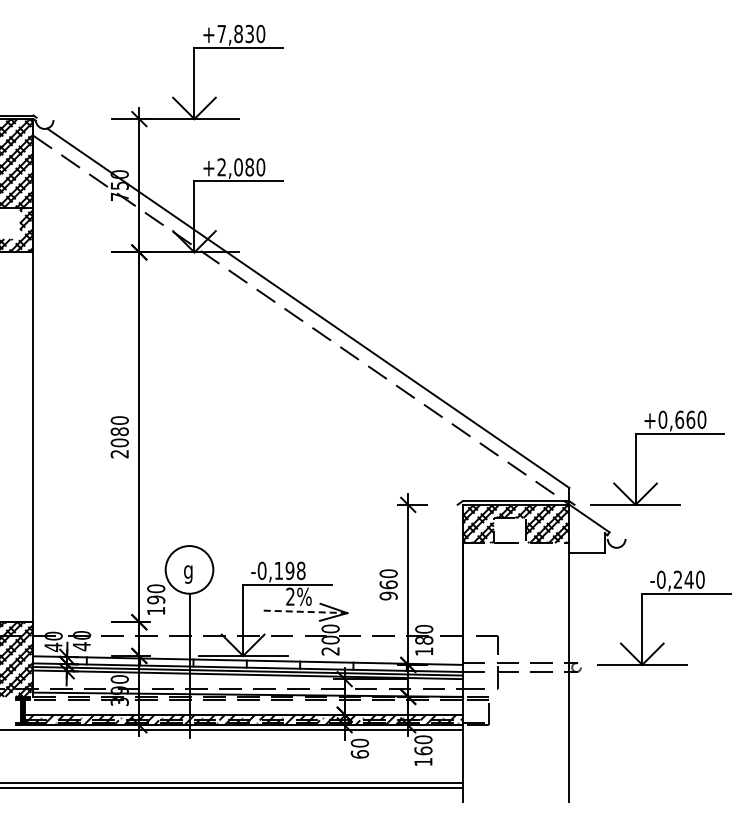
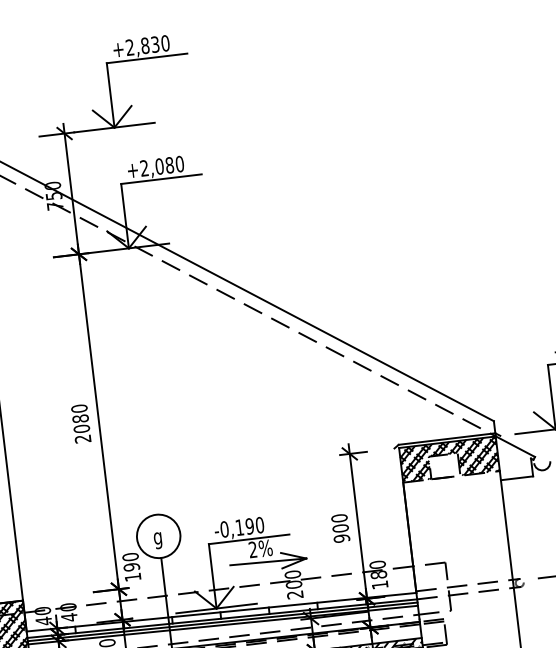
text: (221, 33) -> (129, 47), +7,830 -> +2,830
text: (300, 570) -> (259, 524), -0,198 -> -0,190
text: (388, 584) -> (340, 528), 960 -> 900
line: (305, 611) -> (268, 561), dashed -> solid

